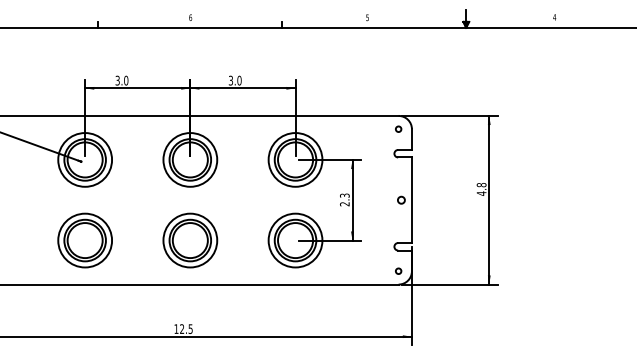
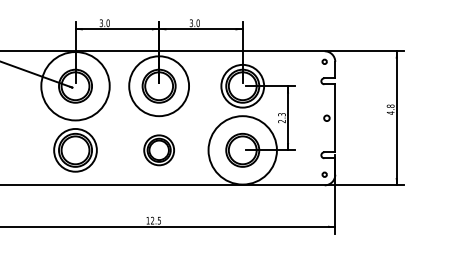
circle: (85, 159) -> (75, 85), size x1.6
circle: (190, 159) -> (159, 85), size x1.4
part: (190, 240) -> (159, 150), size x0.7
circle: (295, 240) -> (242, 150), size x1.6

